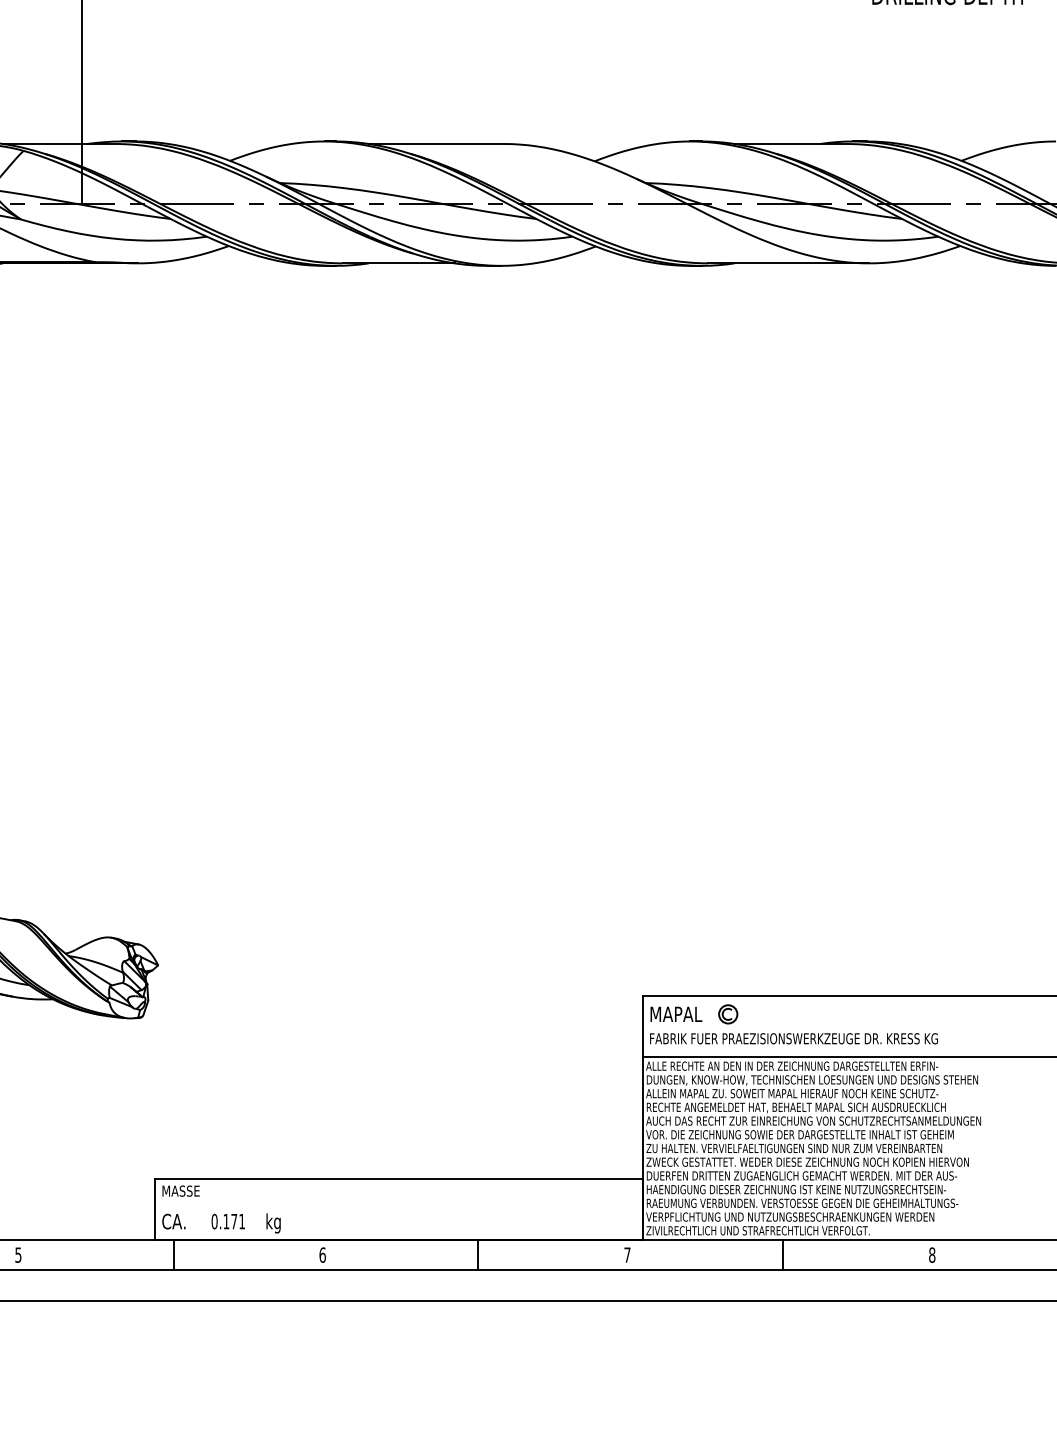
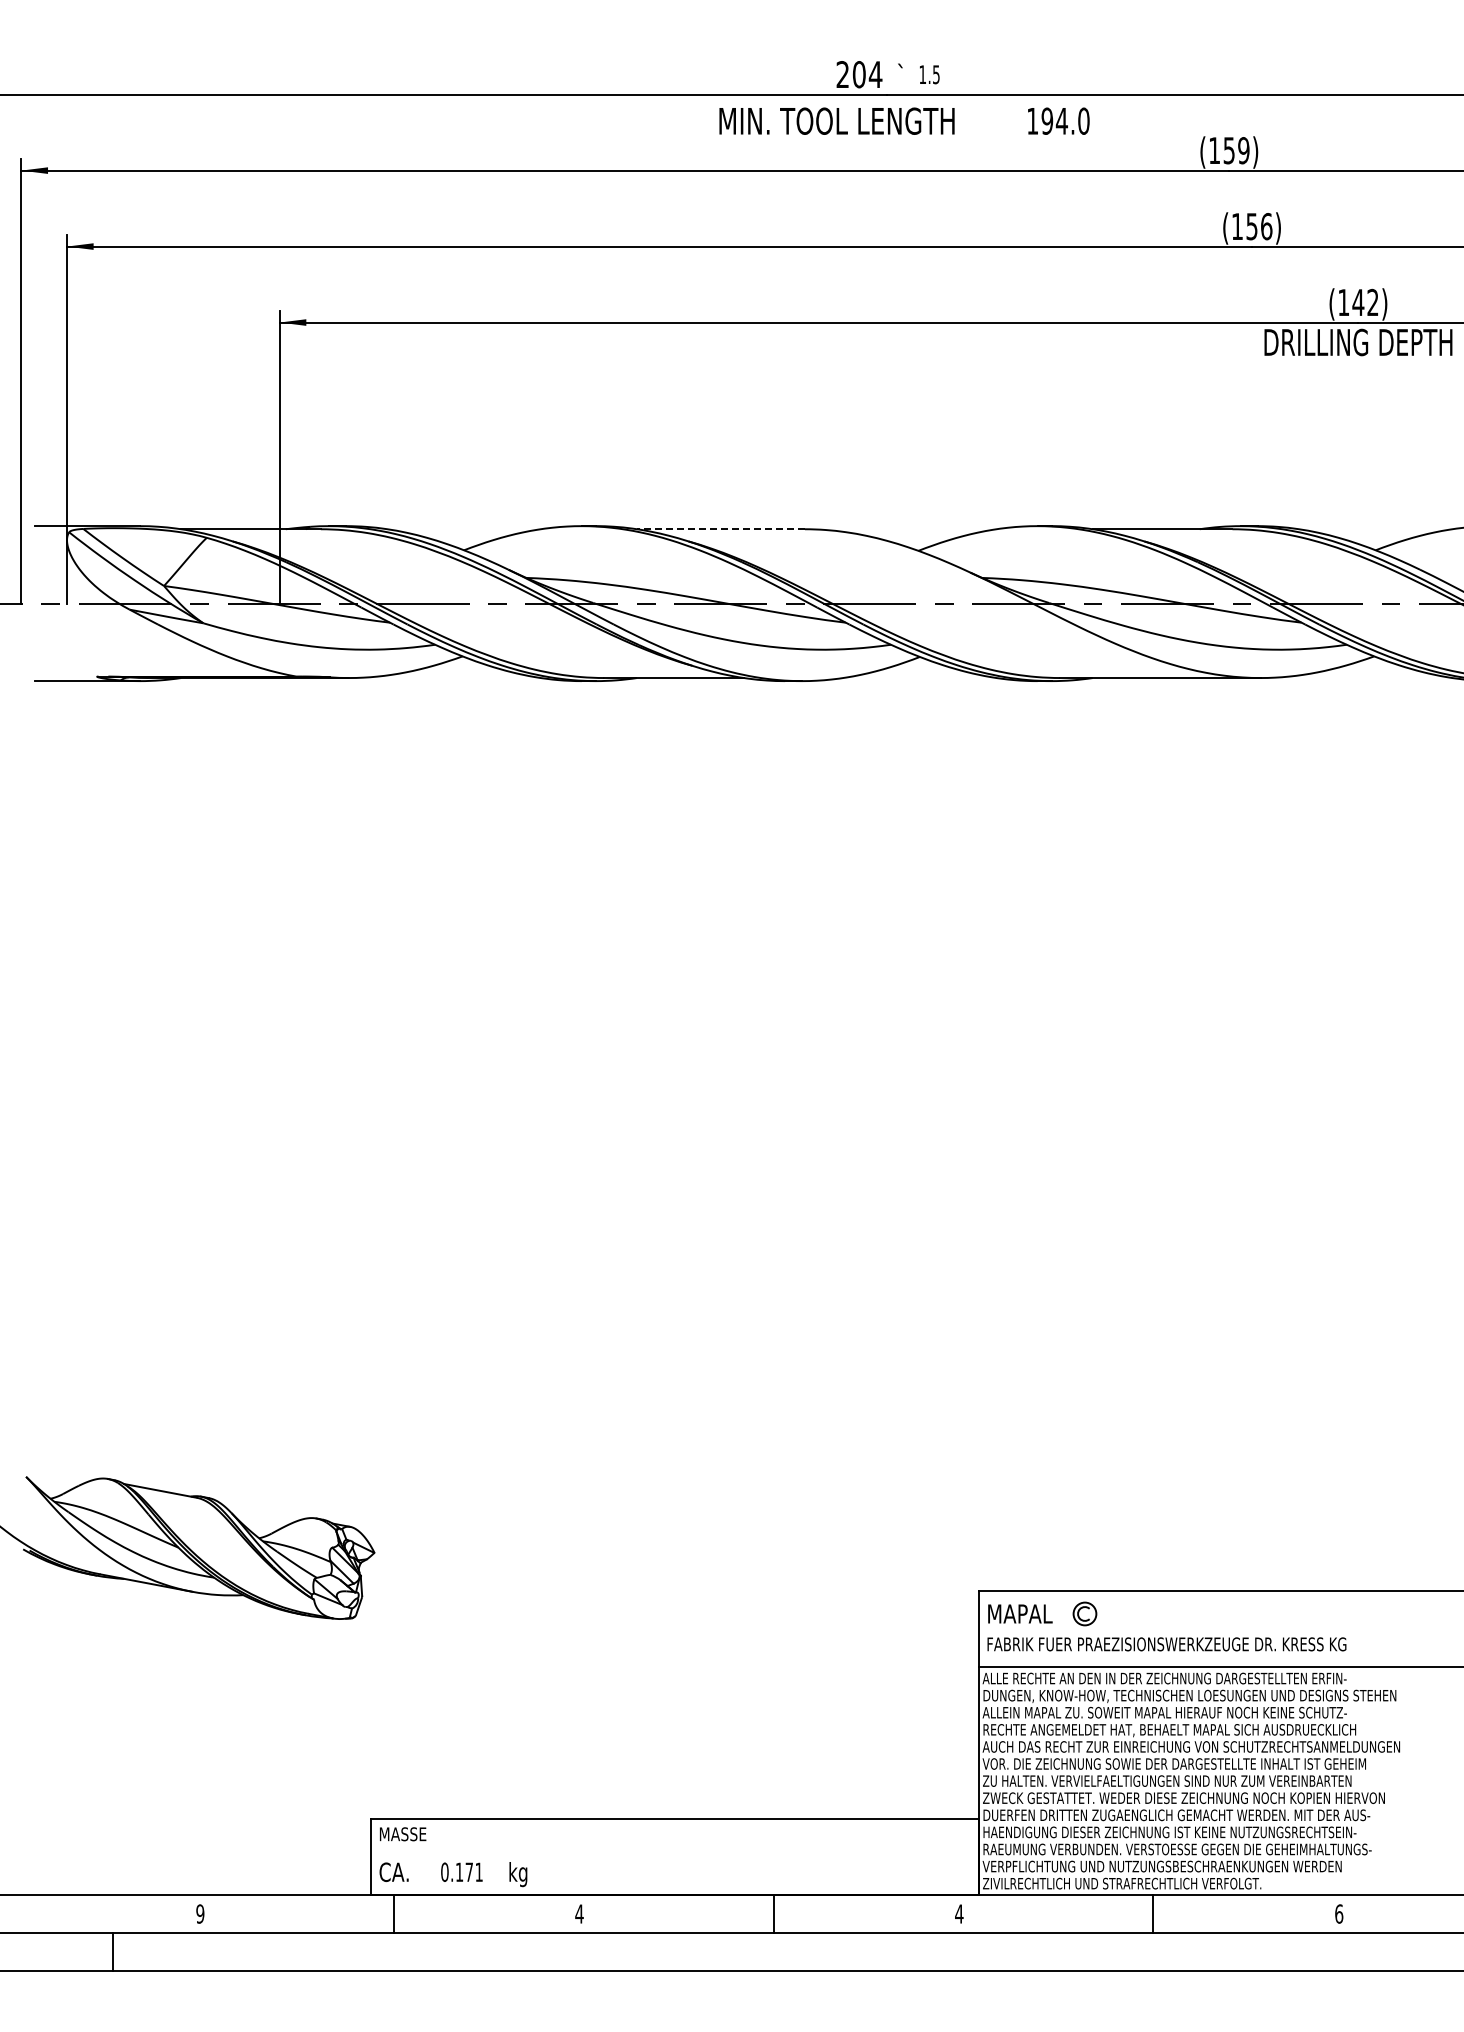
line: (435, 144) -> (720, 529), solid -> dashed
text: (18, 1254) -> (200, 1913), 5 -> 9
text: (322, 1254) -> (579, 1913), 6 -> 4
text: (627, 1254) -> (959, 1913), 7 -> 4
text: (932, 1254) -> (1339, 1913), 8 -> 6

